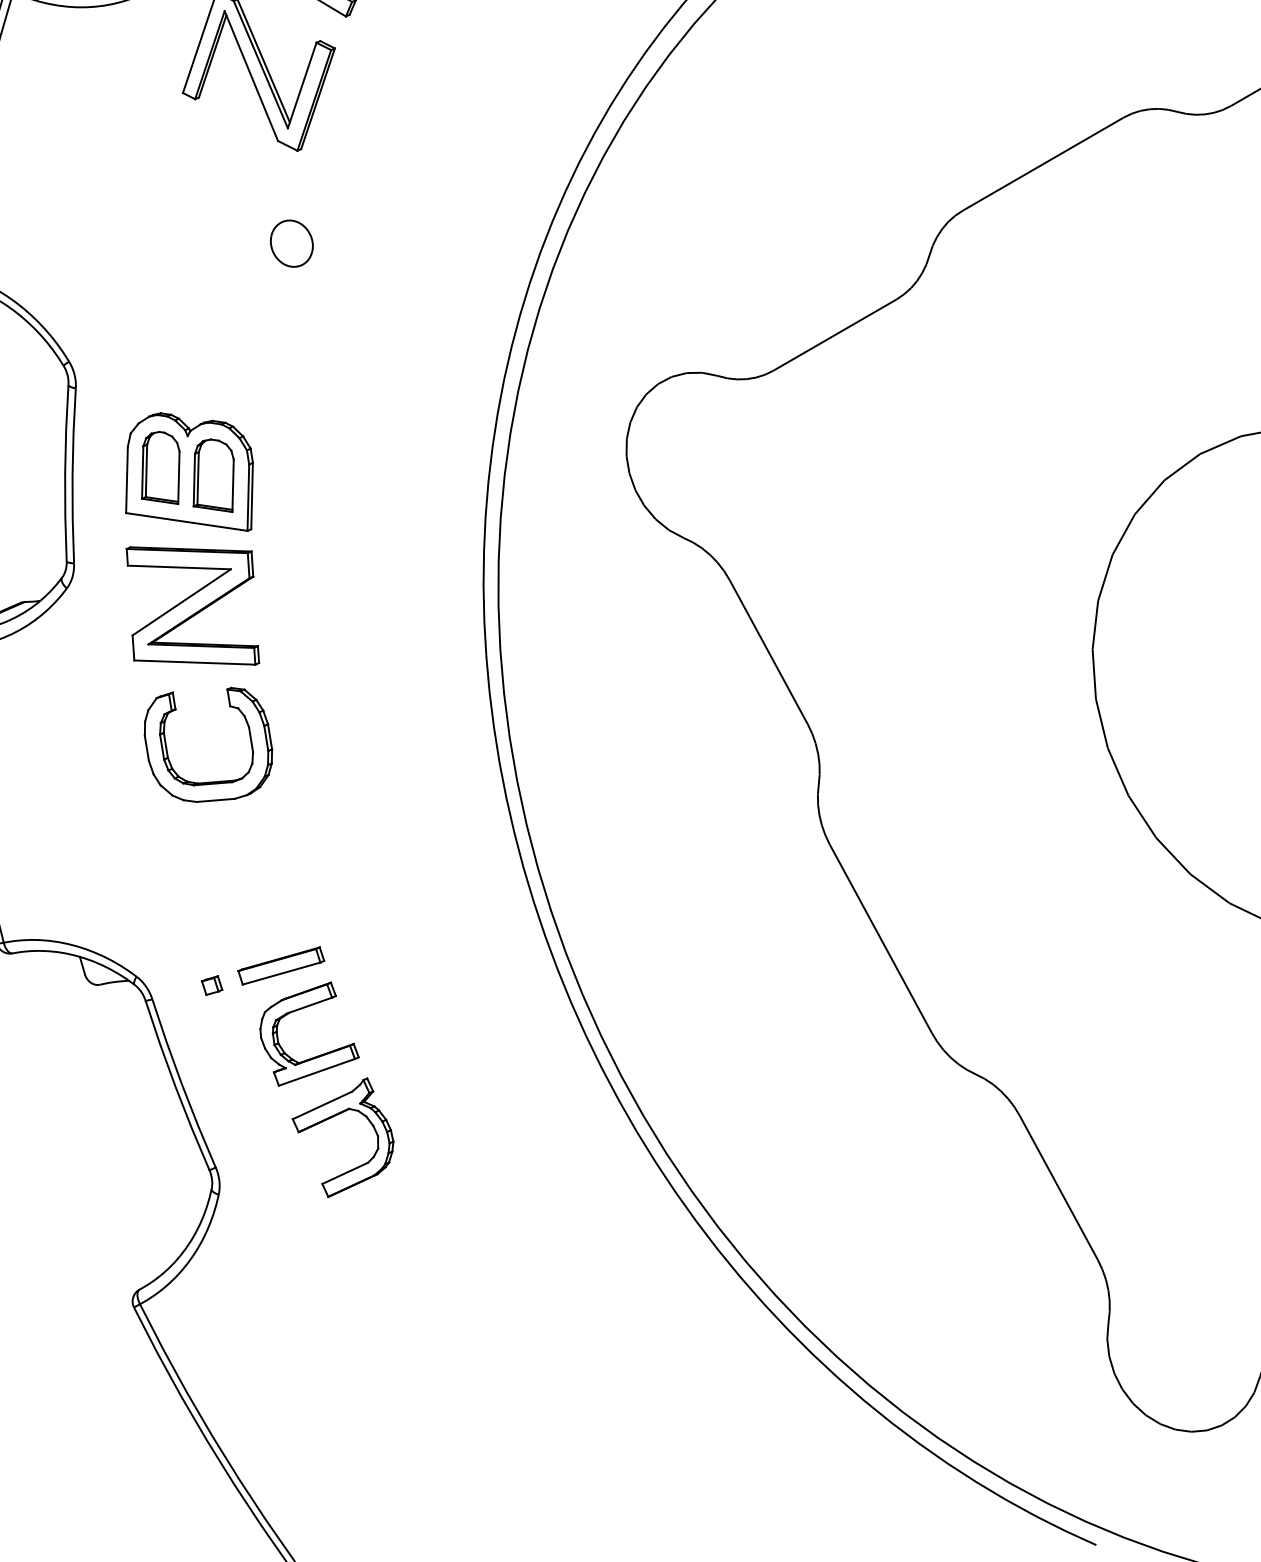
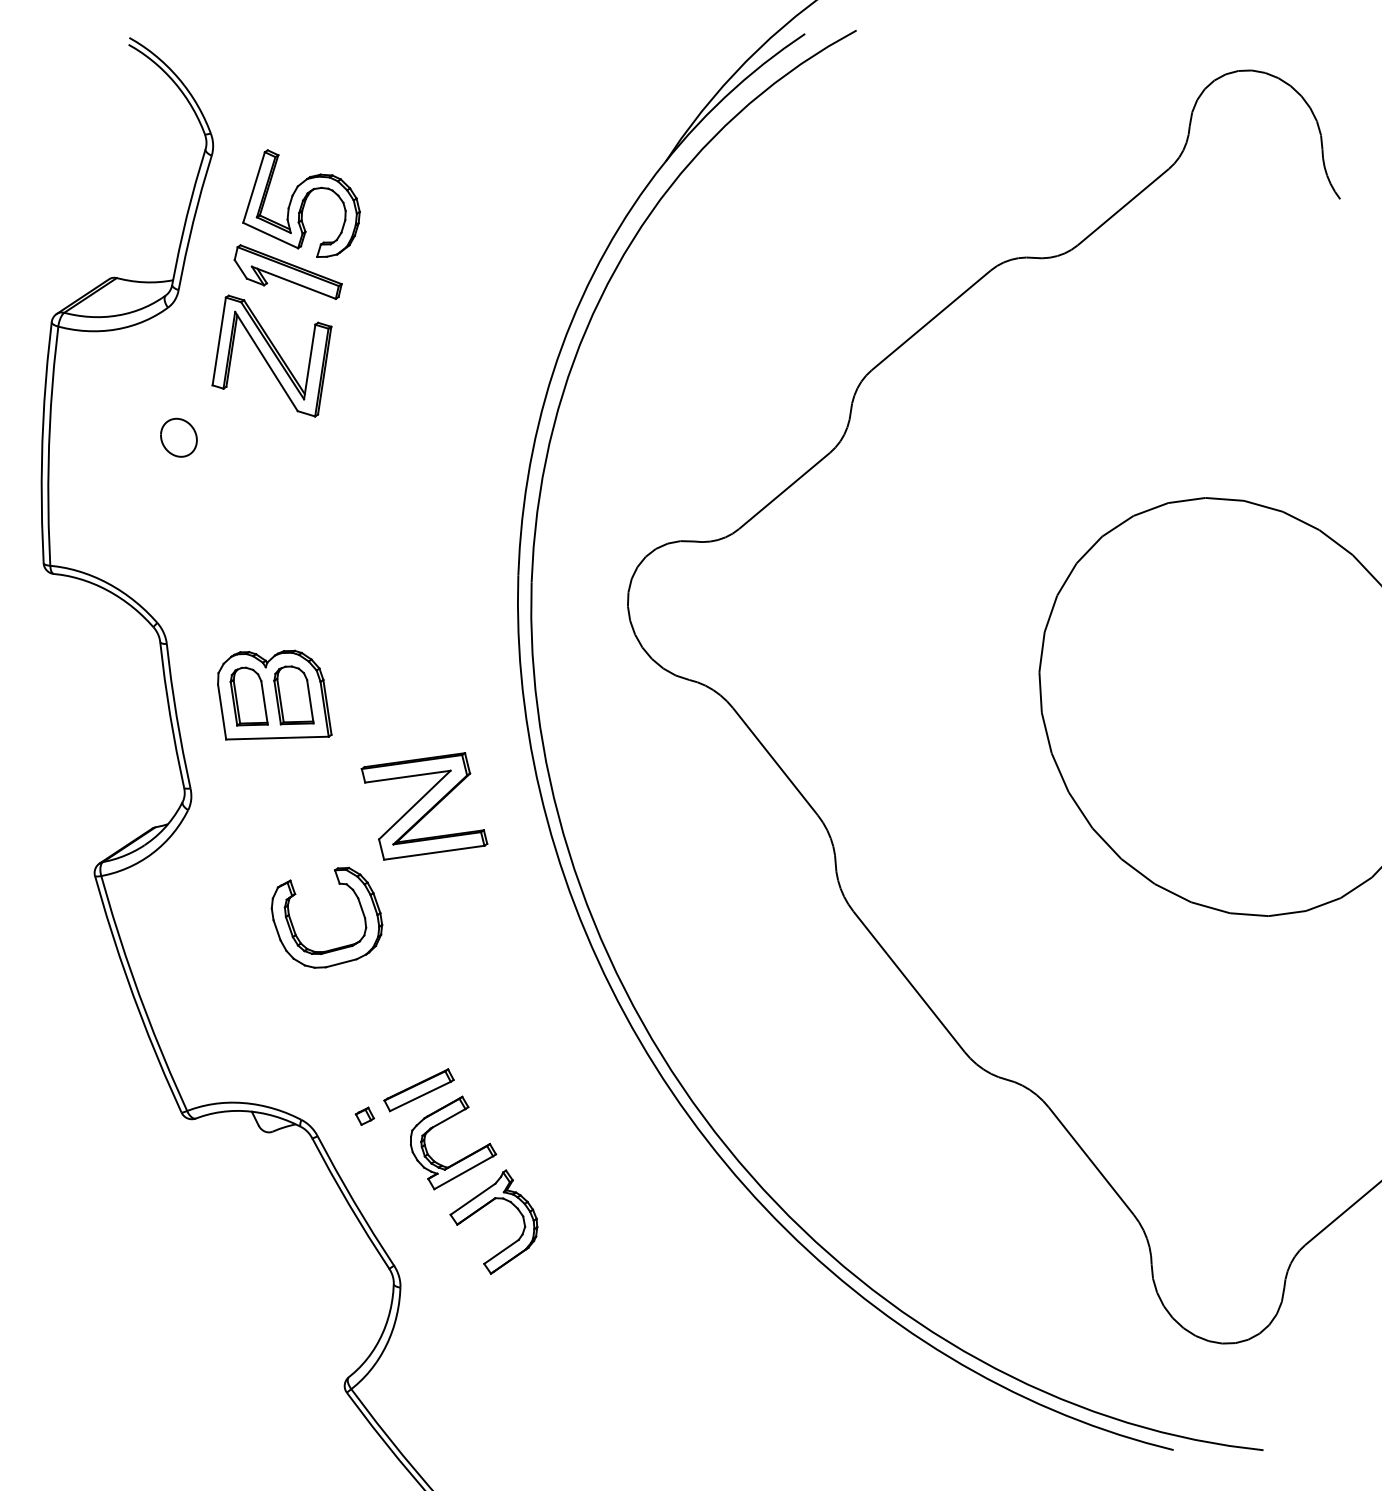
part: (291, 243) -> (178, 437), moved
part: (192, 606) -> (424, 806), moved

